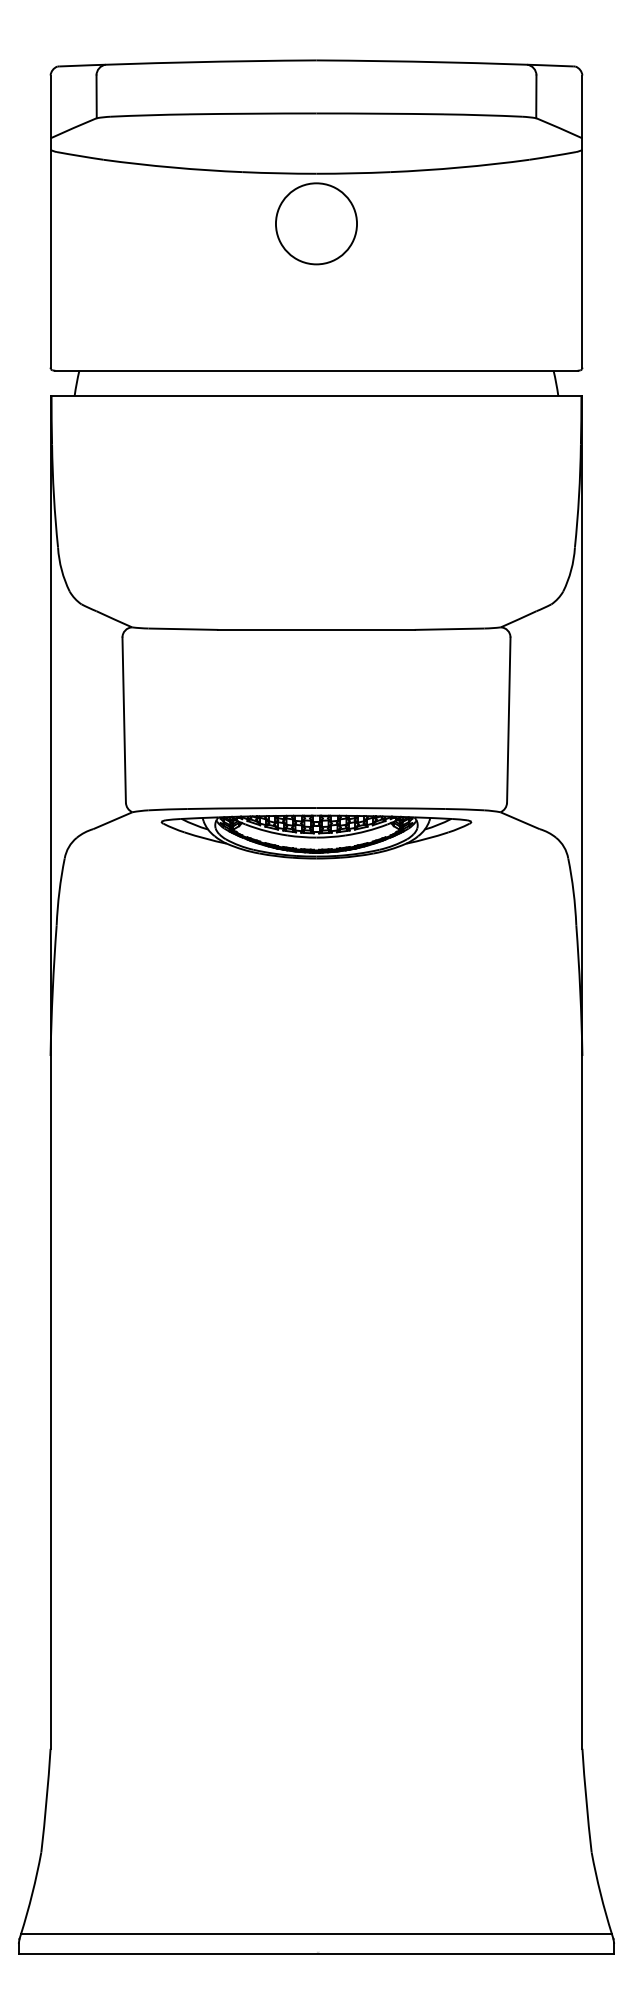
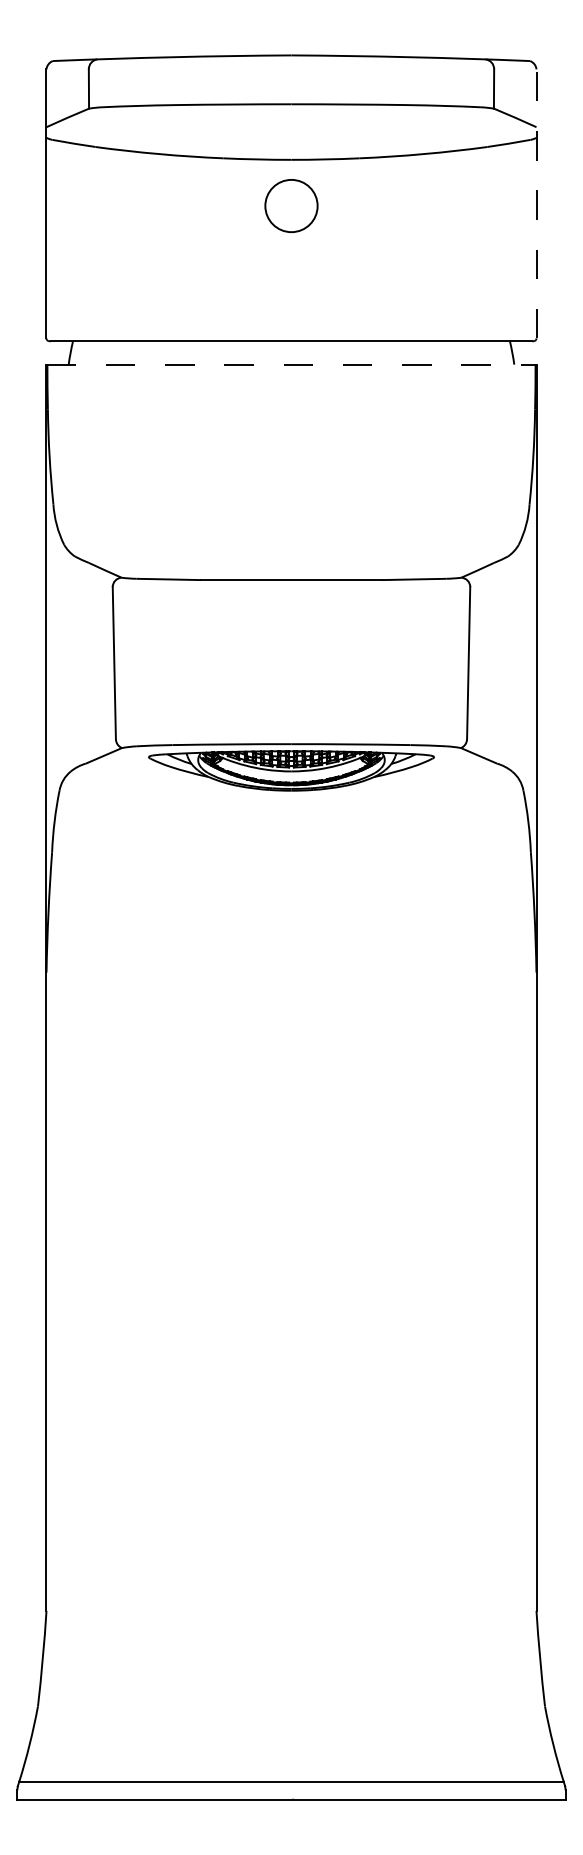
line: (582, 221) -> (536, 203), solid -> dashed
circle: (316, 223) -> (291, 205), size x0.7
line: (316, 396) -> (291, 365), solid -> dashed

